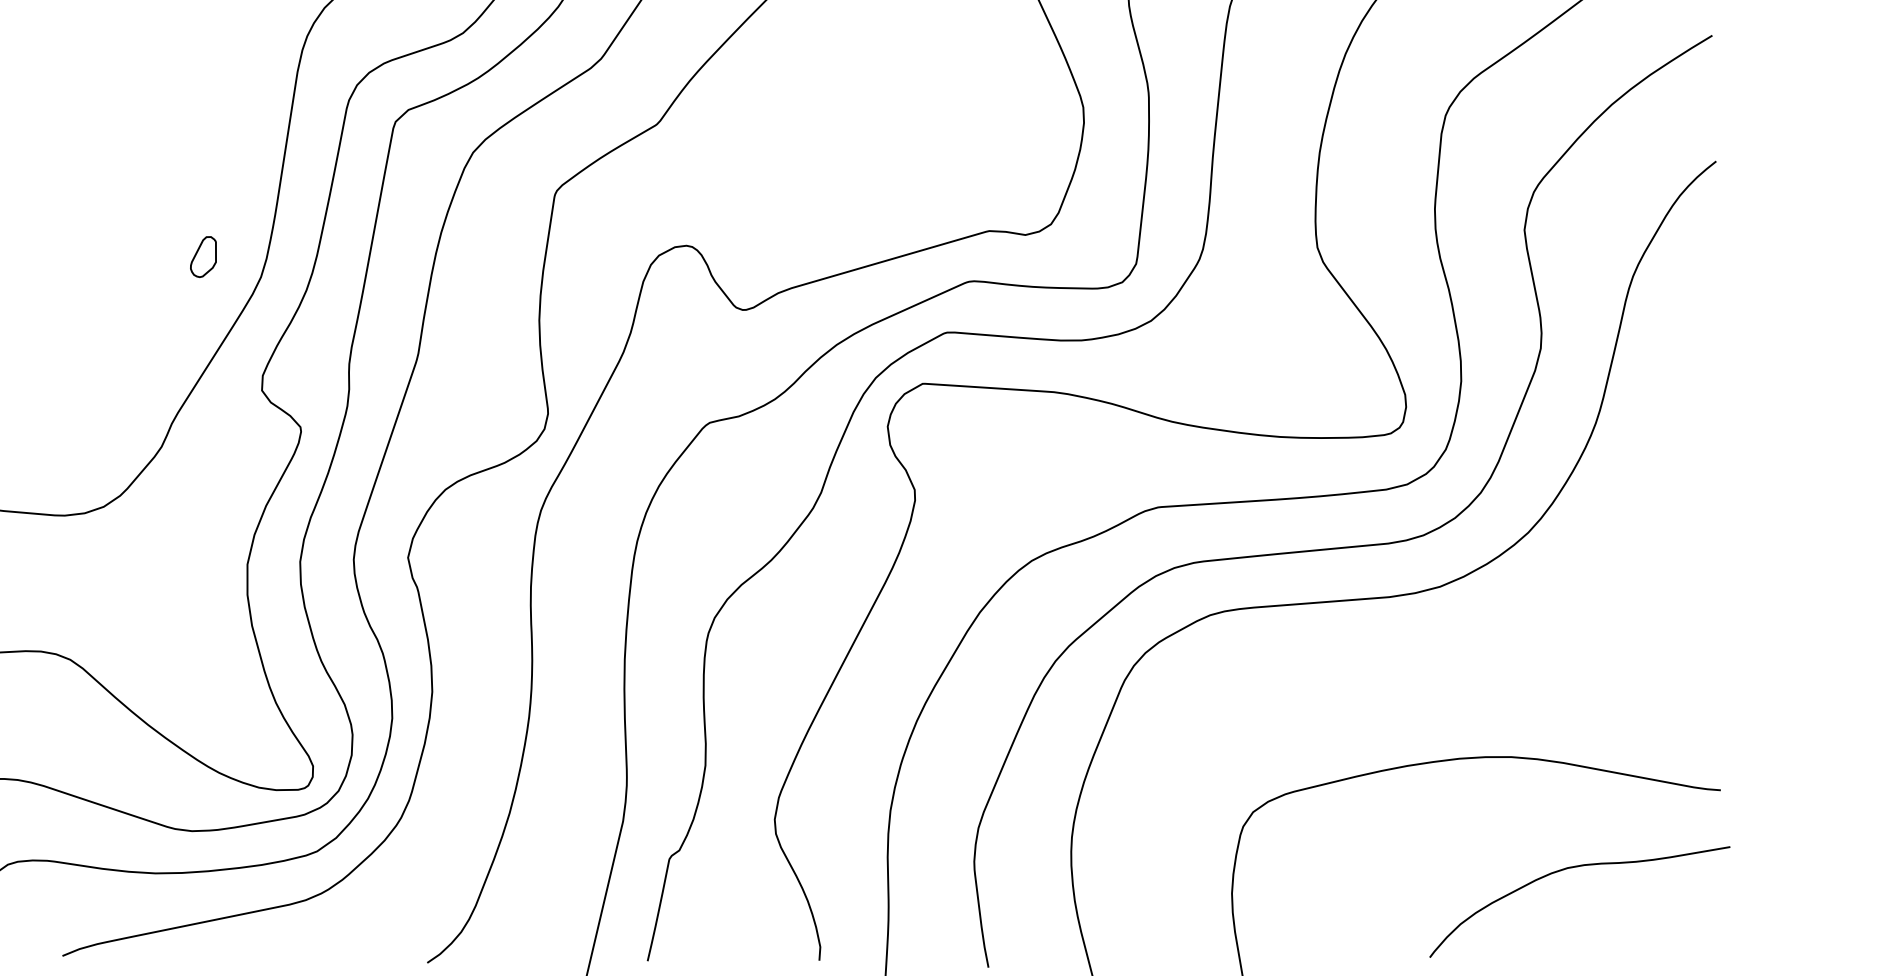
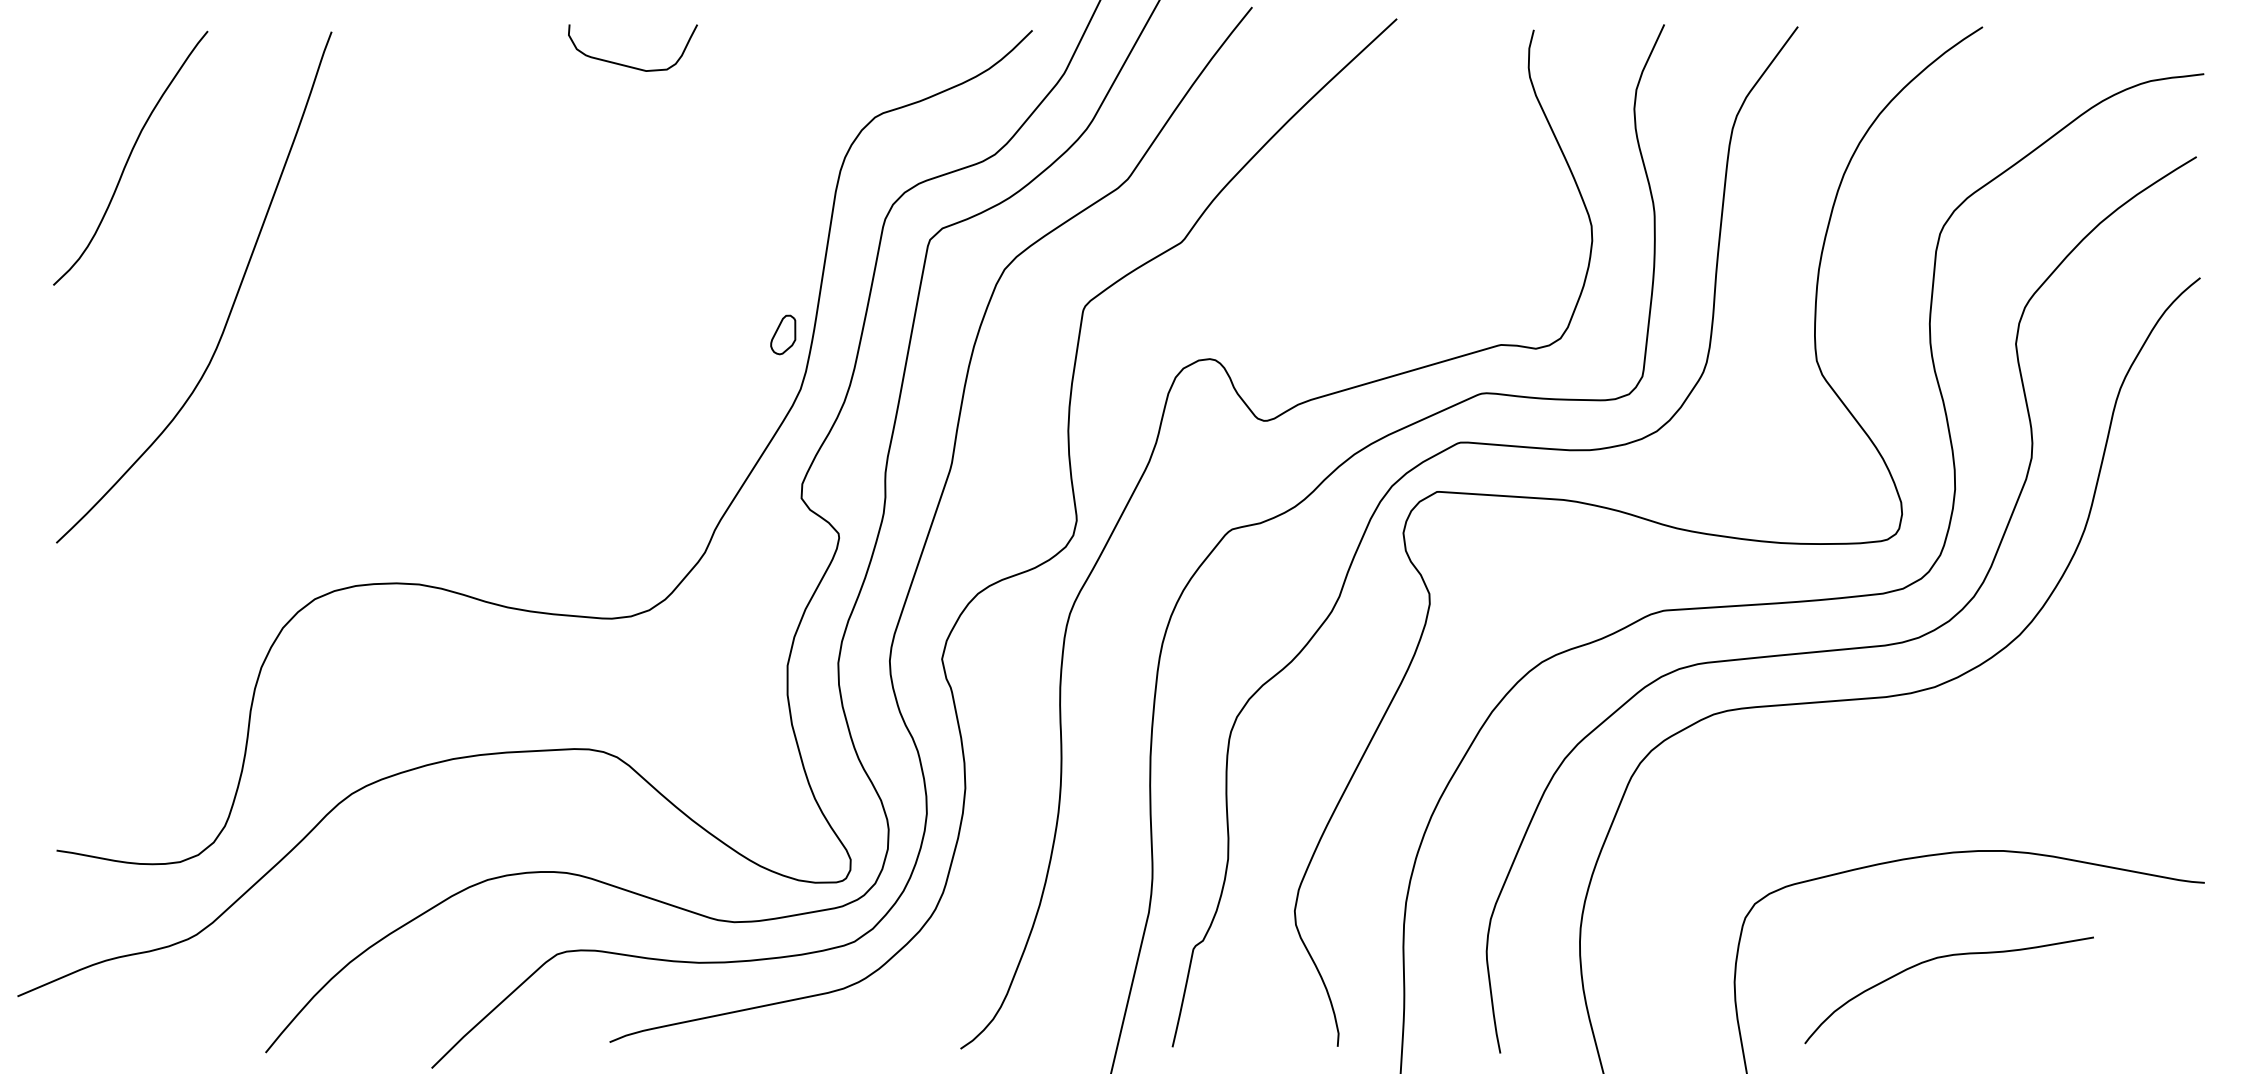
part: (203, 256) -> (783, 334), moved
curve: (1570, 868) -> (1940, 958), moved

